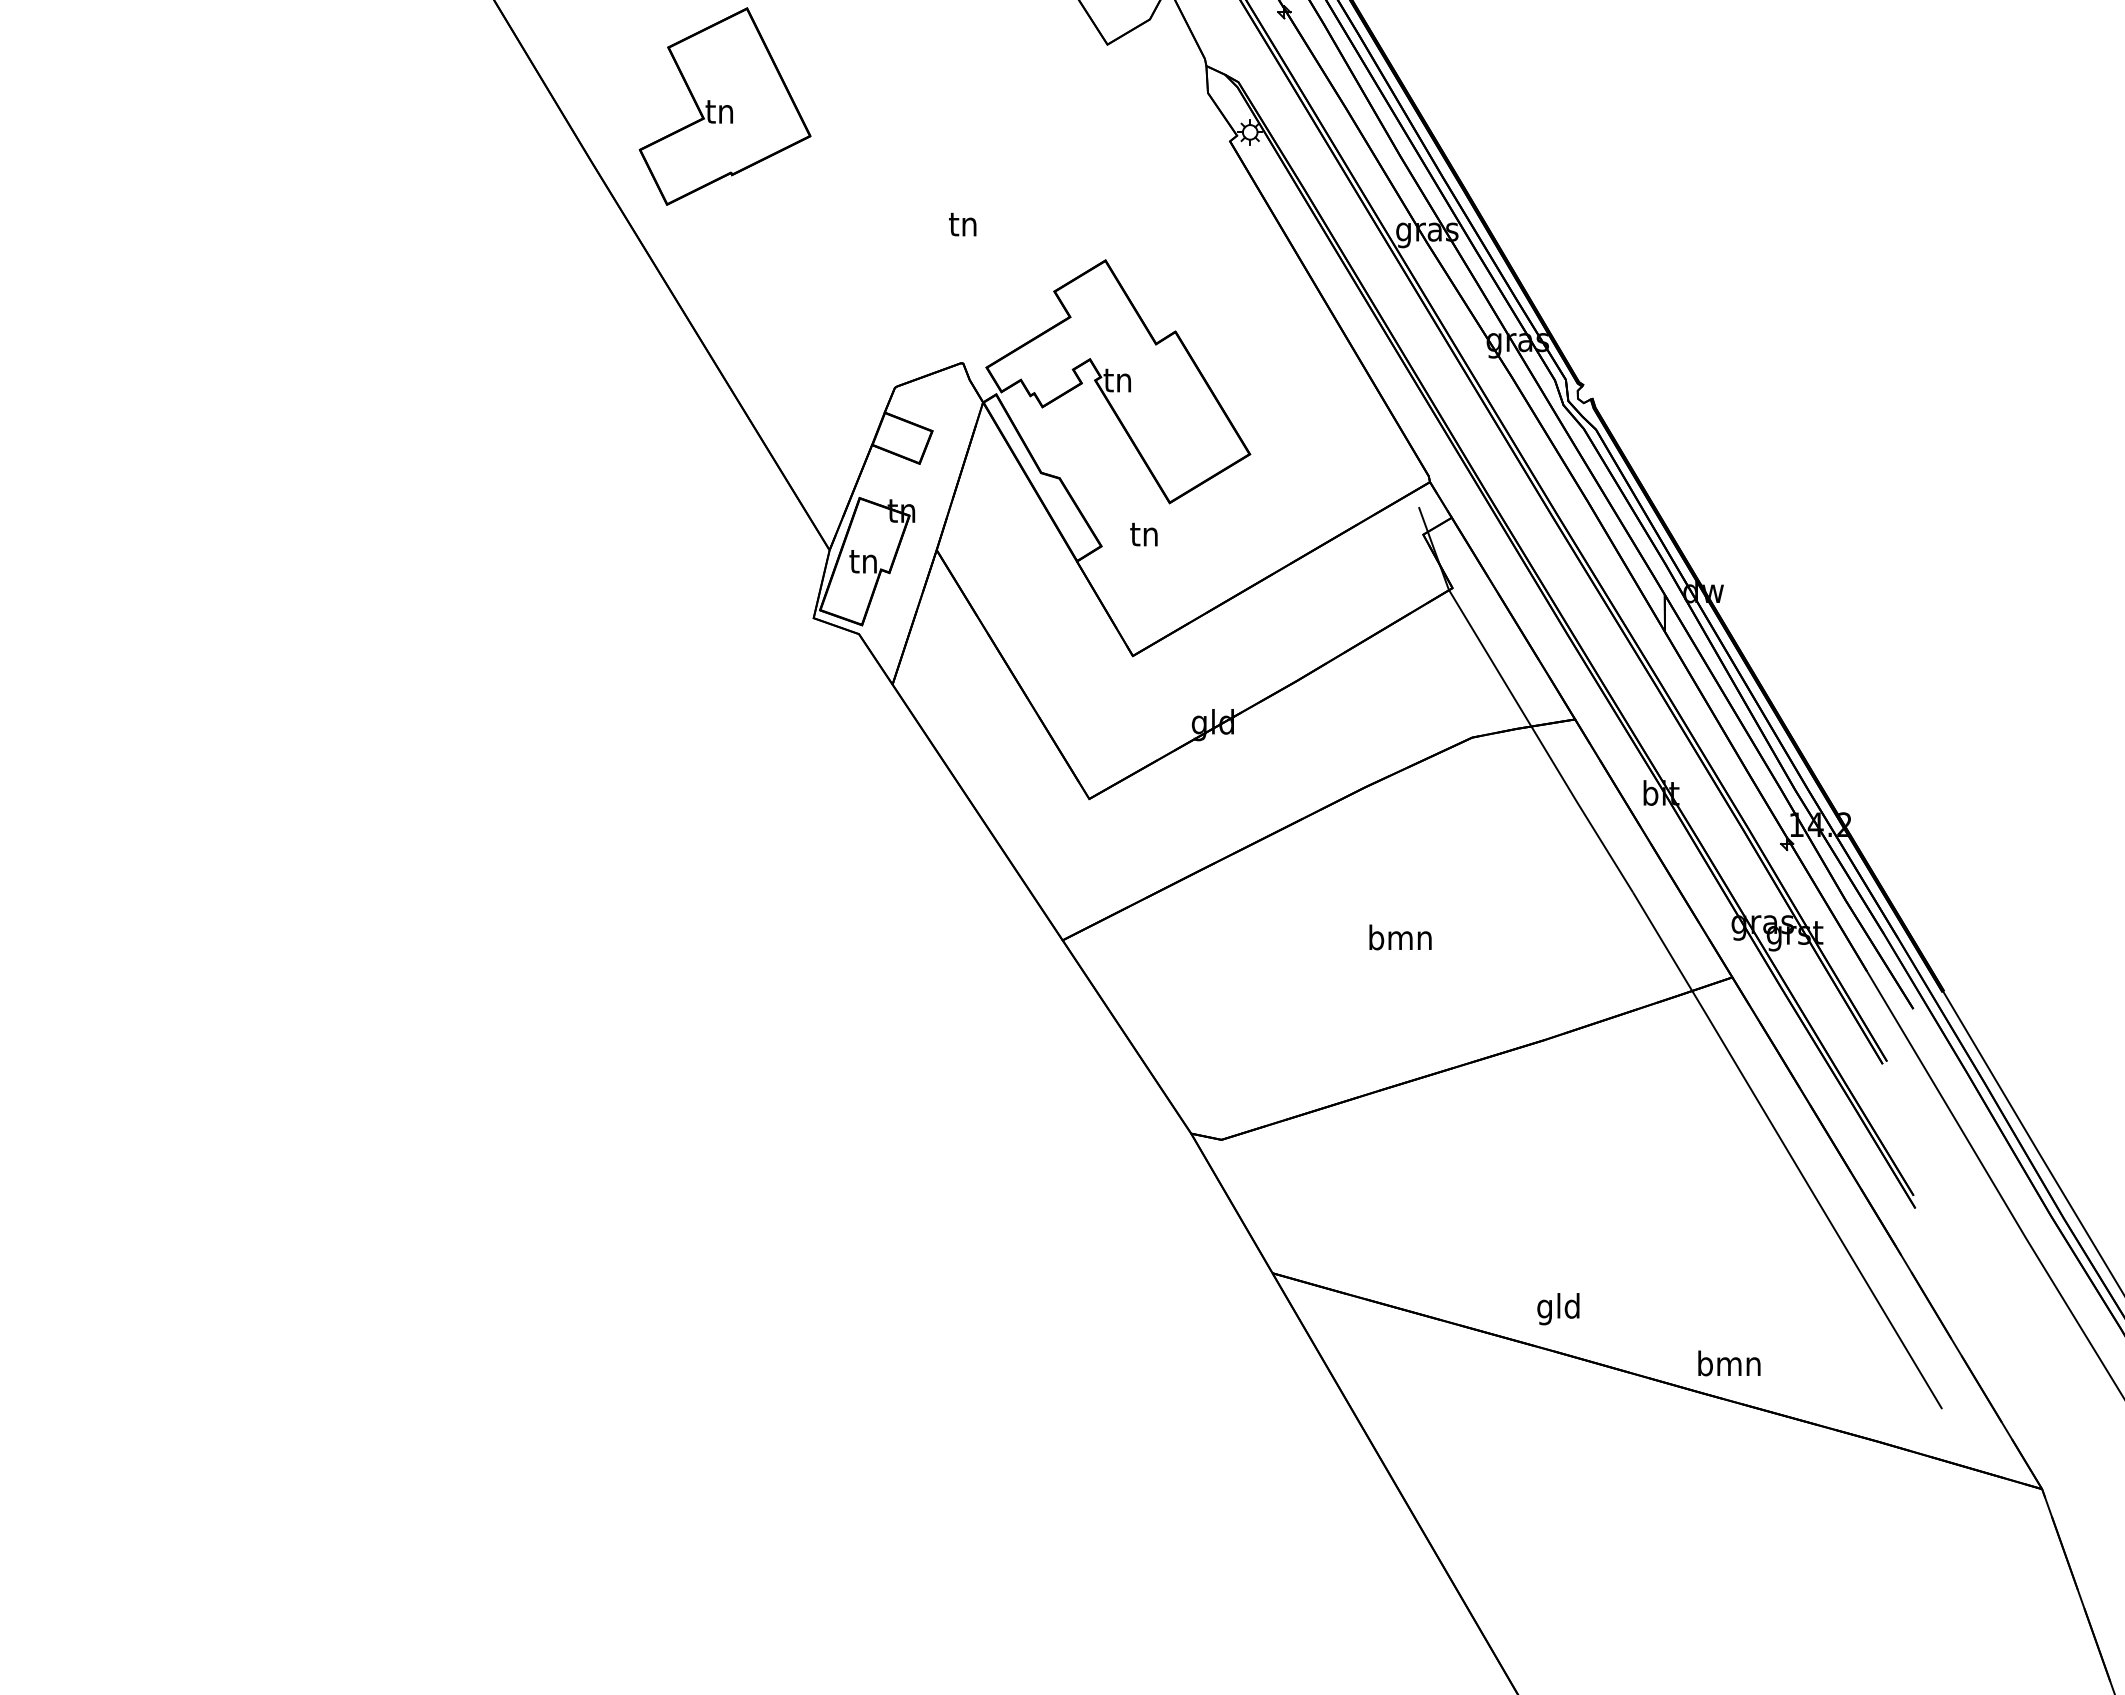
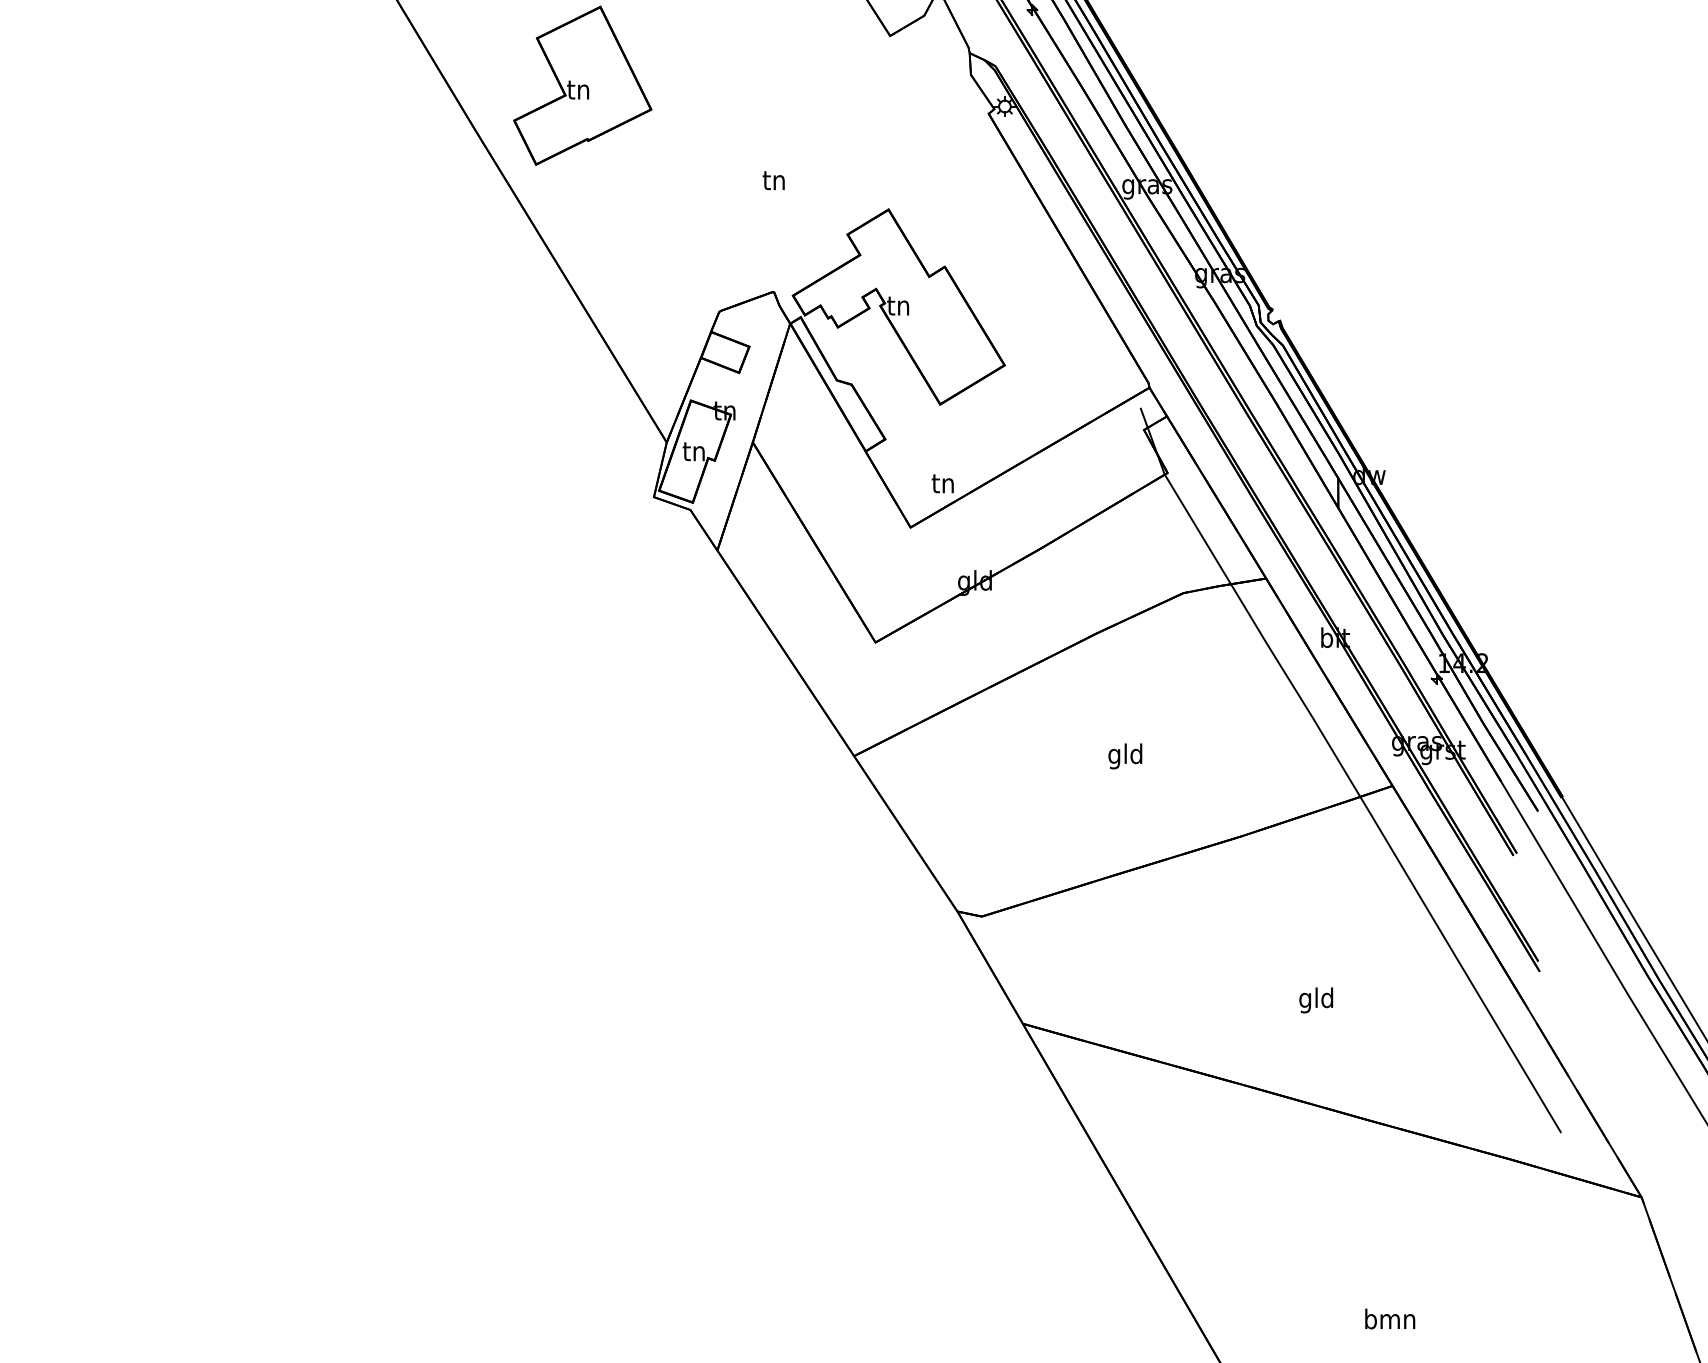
text: (1143, 534) -> (942, 483), moved
text: (1400, 940) -> (1125, 756), bmn -> gld
text: (1558, 1309) -> (1316, 1000), moved
text: (1729, 1363) -> (1390, 1319), moved

